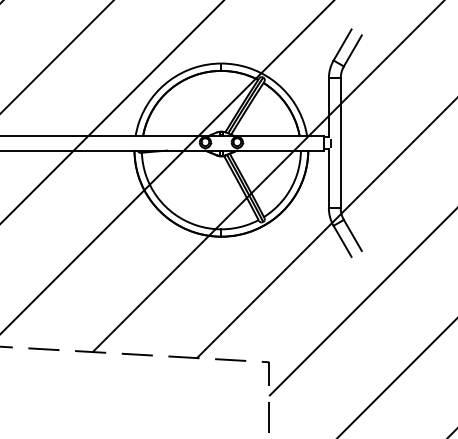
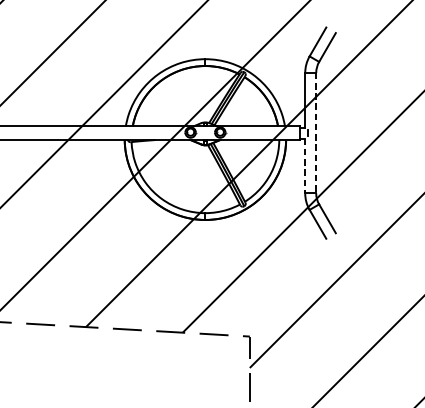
line: (340, 143) -> (316, 133), solid -> dashed
line: (328, 178) -> (304, 165), solid -> dashed

